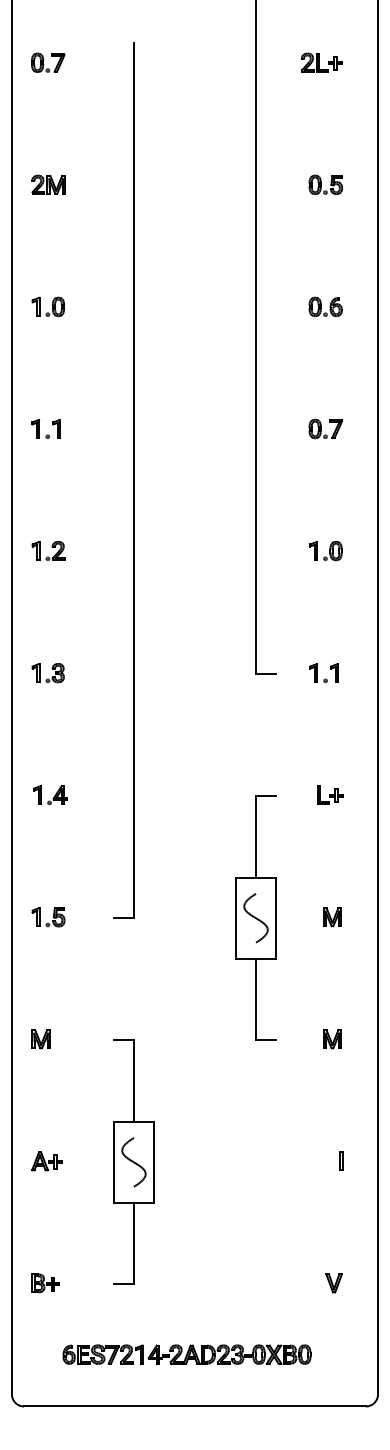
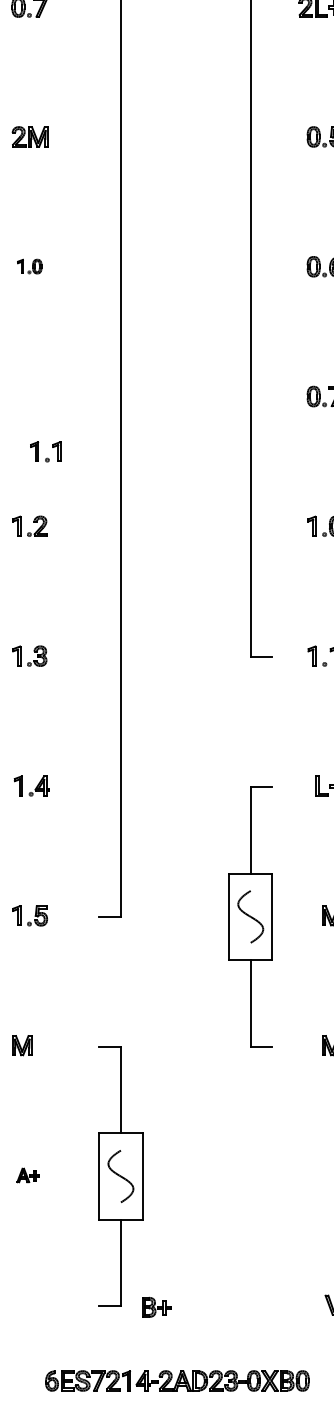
part: (47, 306) -> (28, 266), size x0.7
part: (45, 428) -> (44, 451), moved
part: (46, 1161) -> (27, 1175), size x0.7
part: (45, 1283) -> (156, 1307), moved

